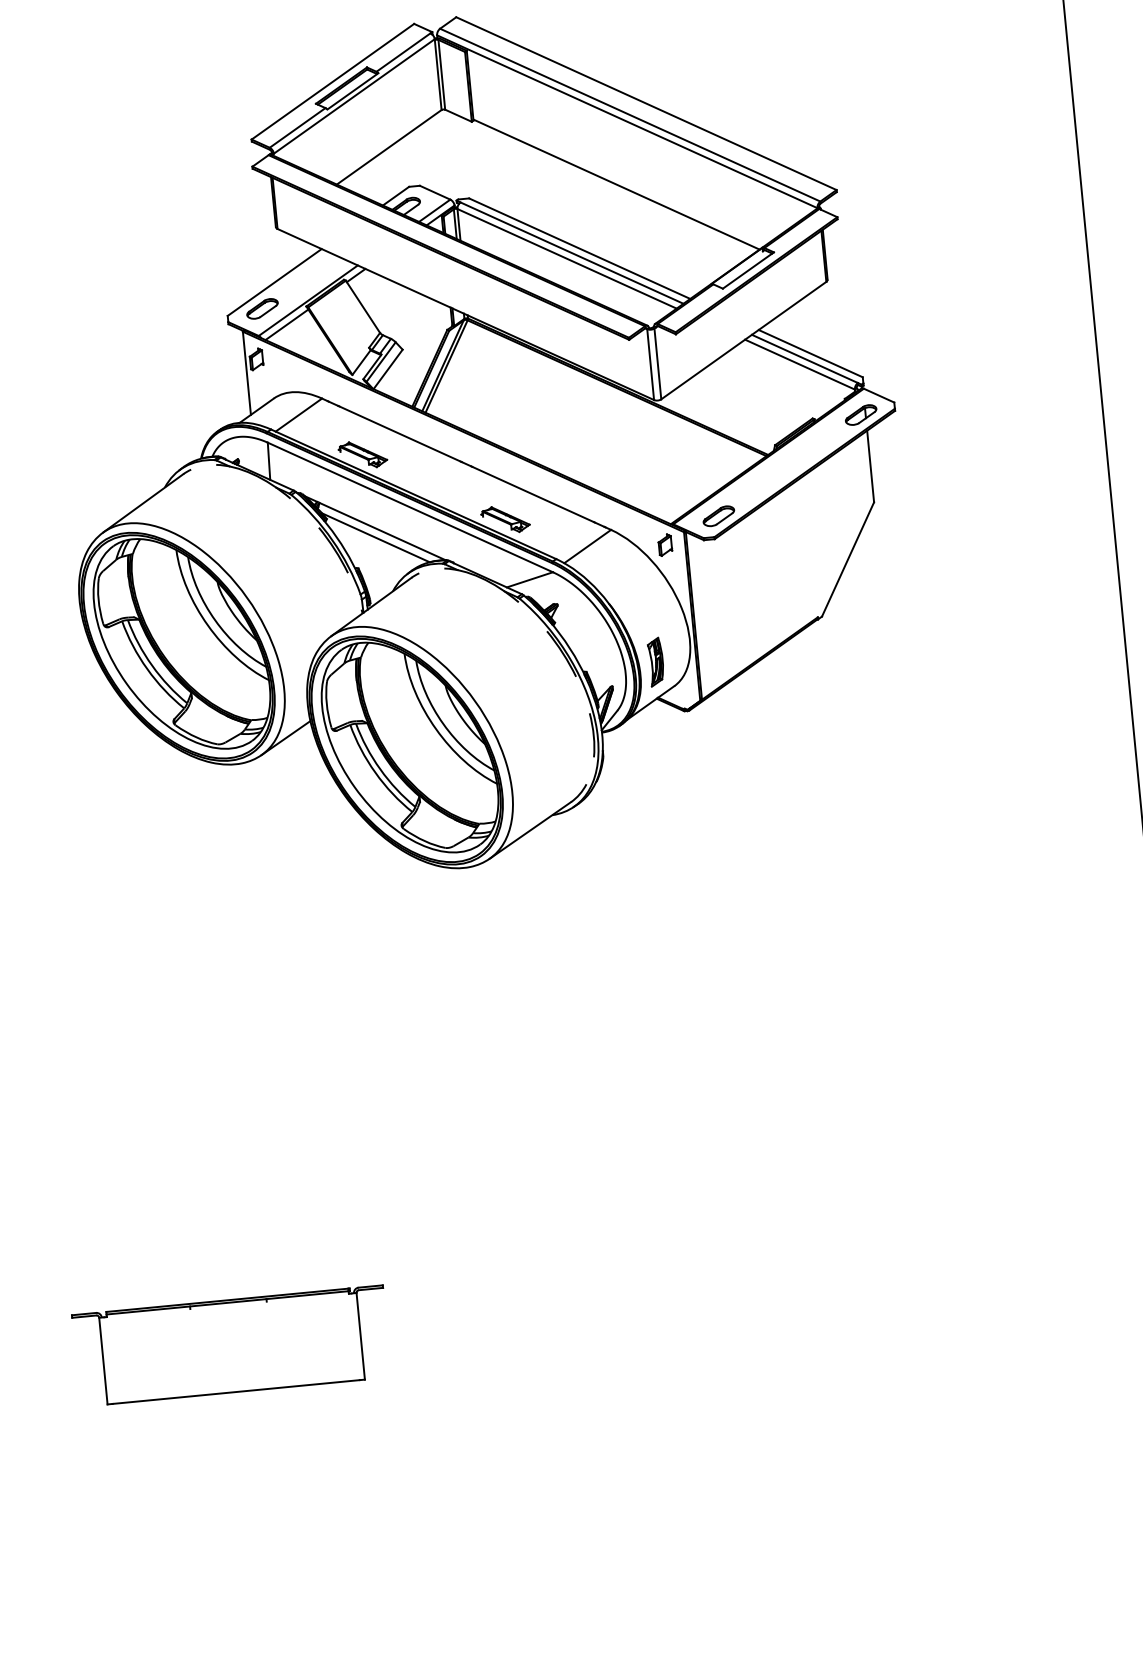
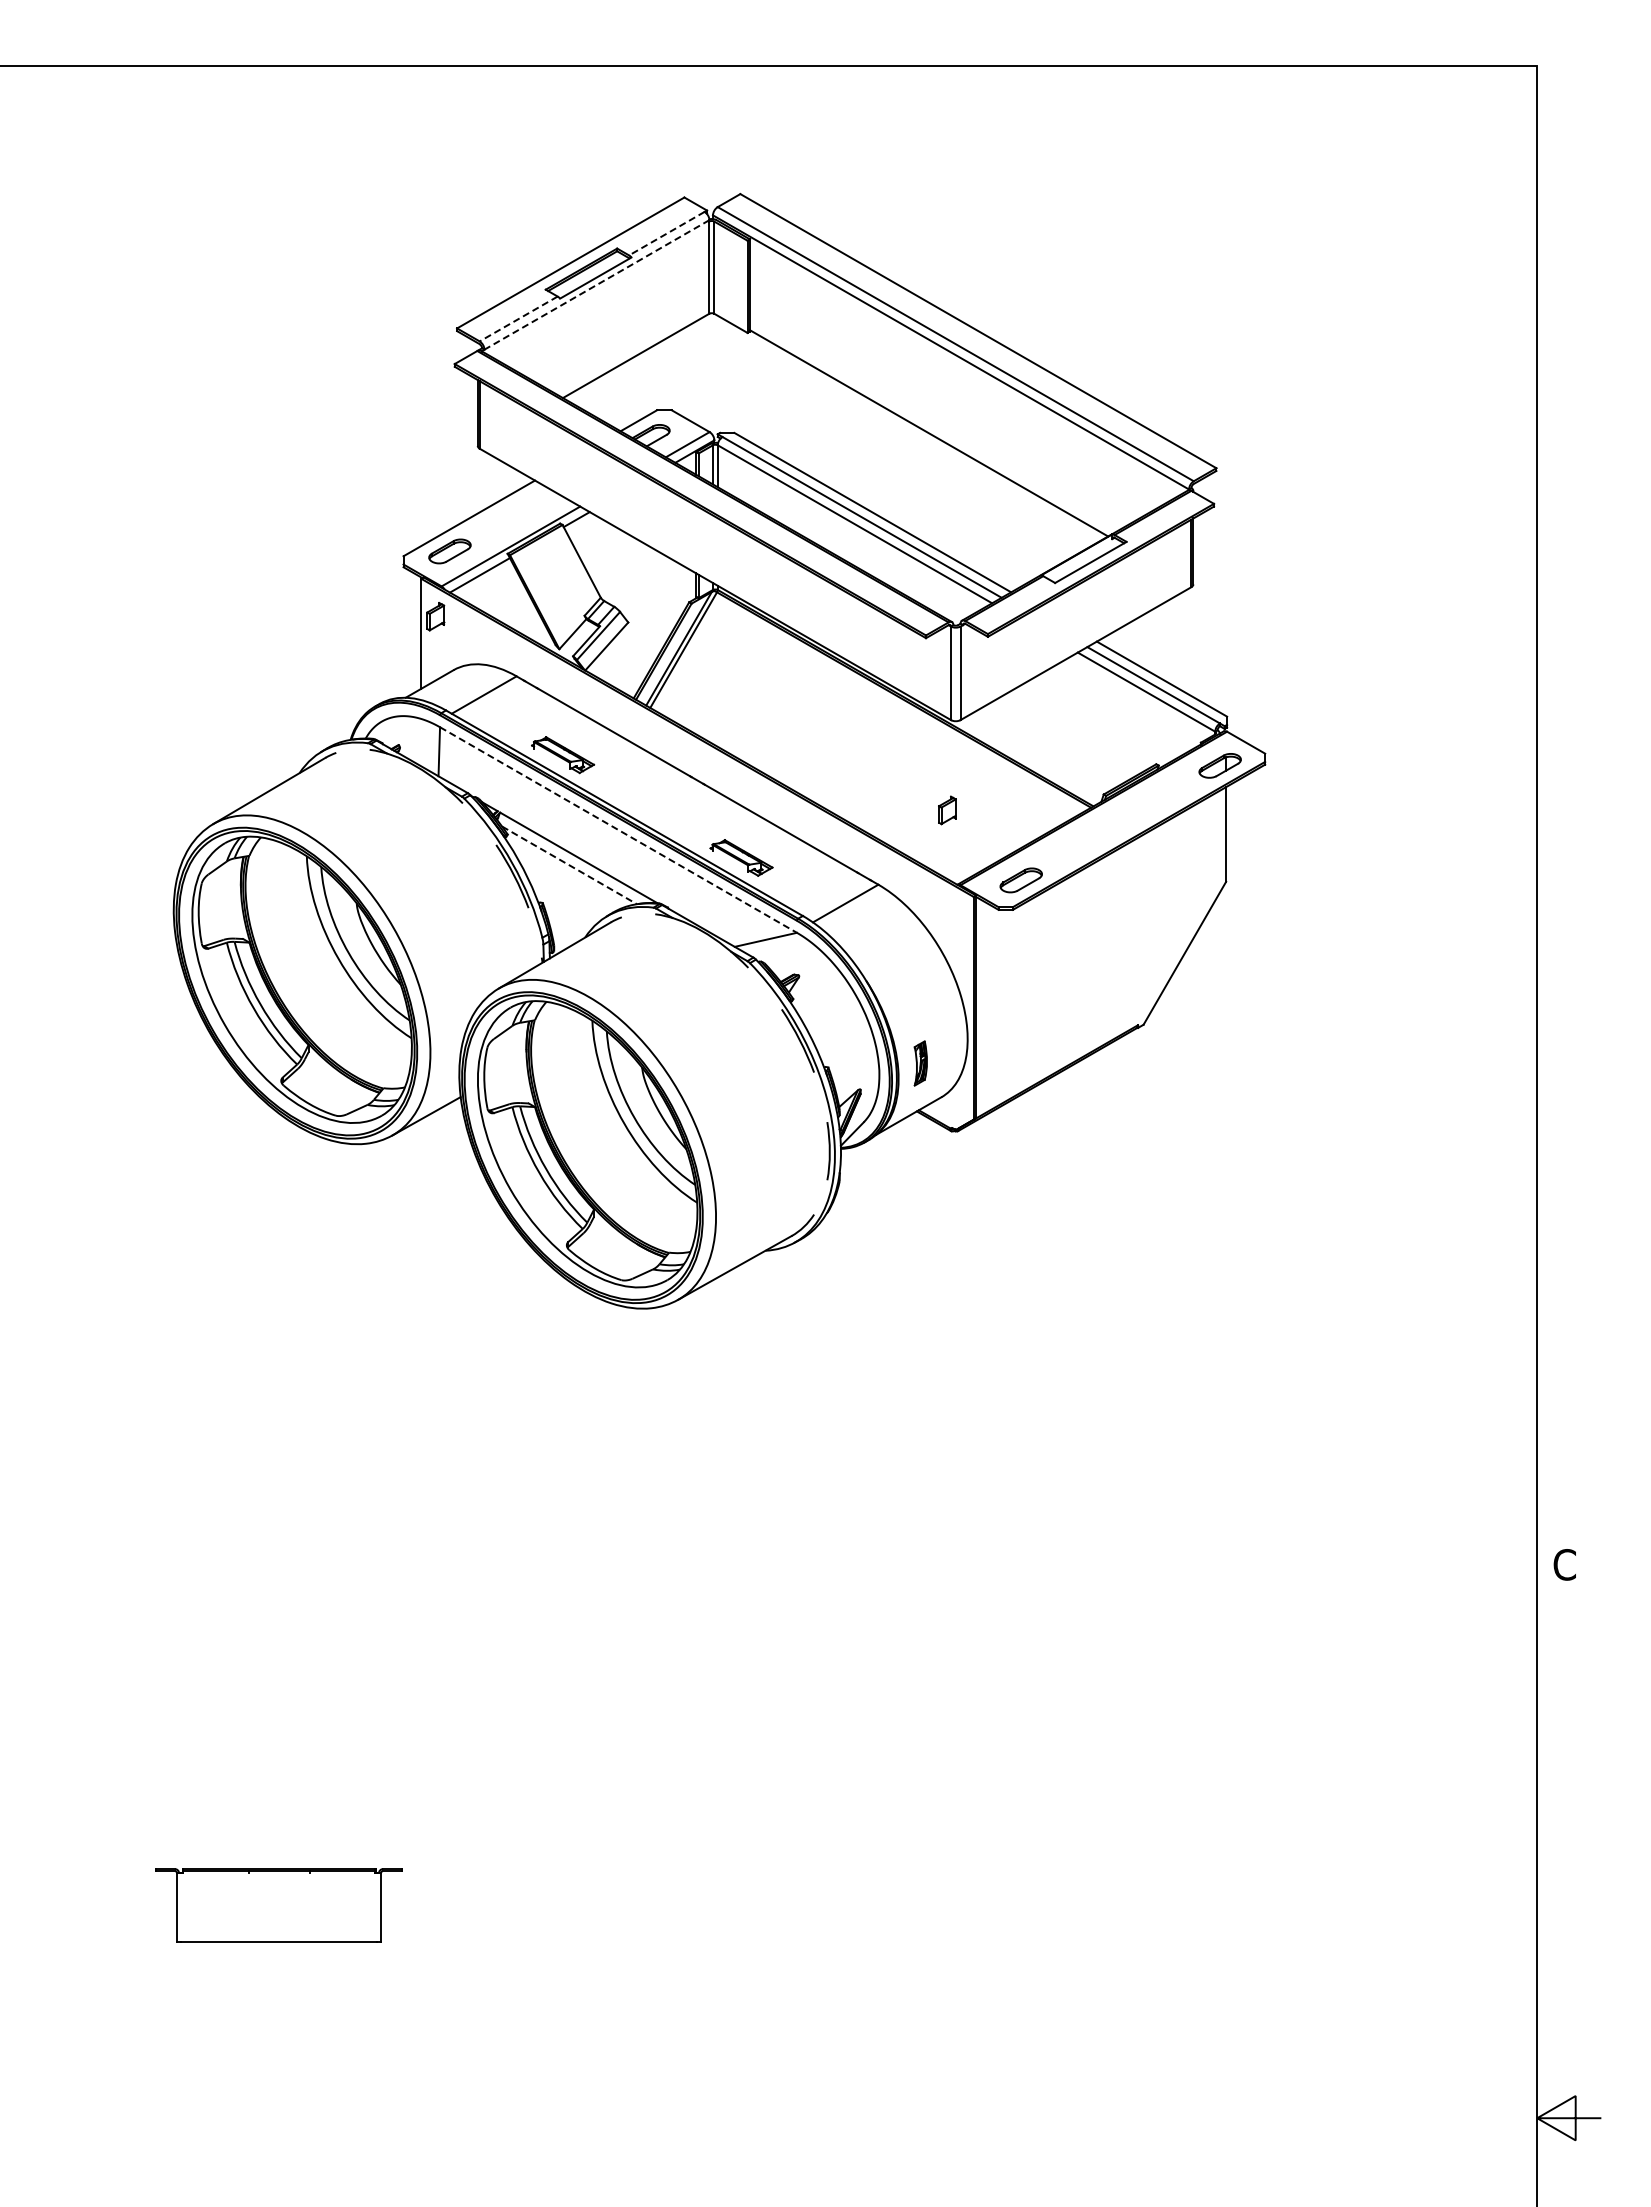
line: (403, 52) -> (666, 233), solid -> dashed
line: (353, 96) -> (596, 284), solid -> dashed
line: (297, 127) -> (518, 318), solid -> dashed
line: (410, 507) -> (618, 830), solid -> dashed
line: (375, 537) -> (569, 865), solid -> dashed
part: (665, 545) -> (947, 810), moved
part: (655, 662) -> (920, 1063), size x0.7
part: (231, 1346) -> (278, 1905), size x0.6

